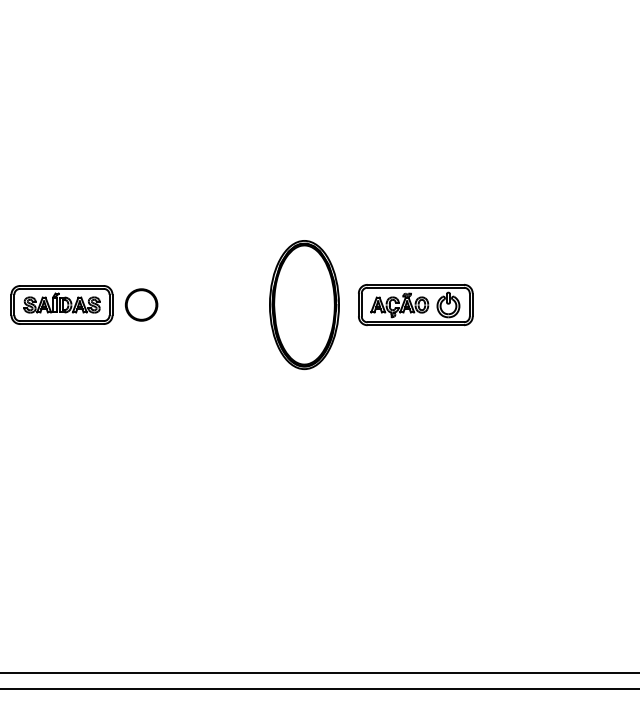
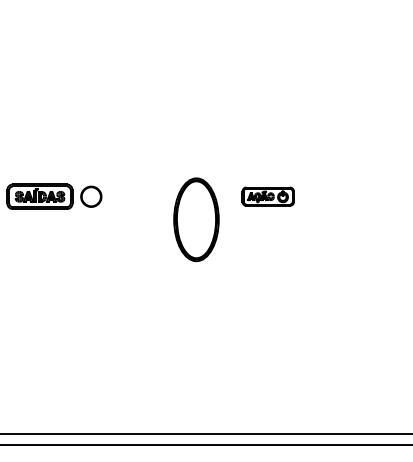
part: (304, 304) -> (196, 219), moved
part: (414, 304) -> (267, 196), size x0.7

